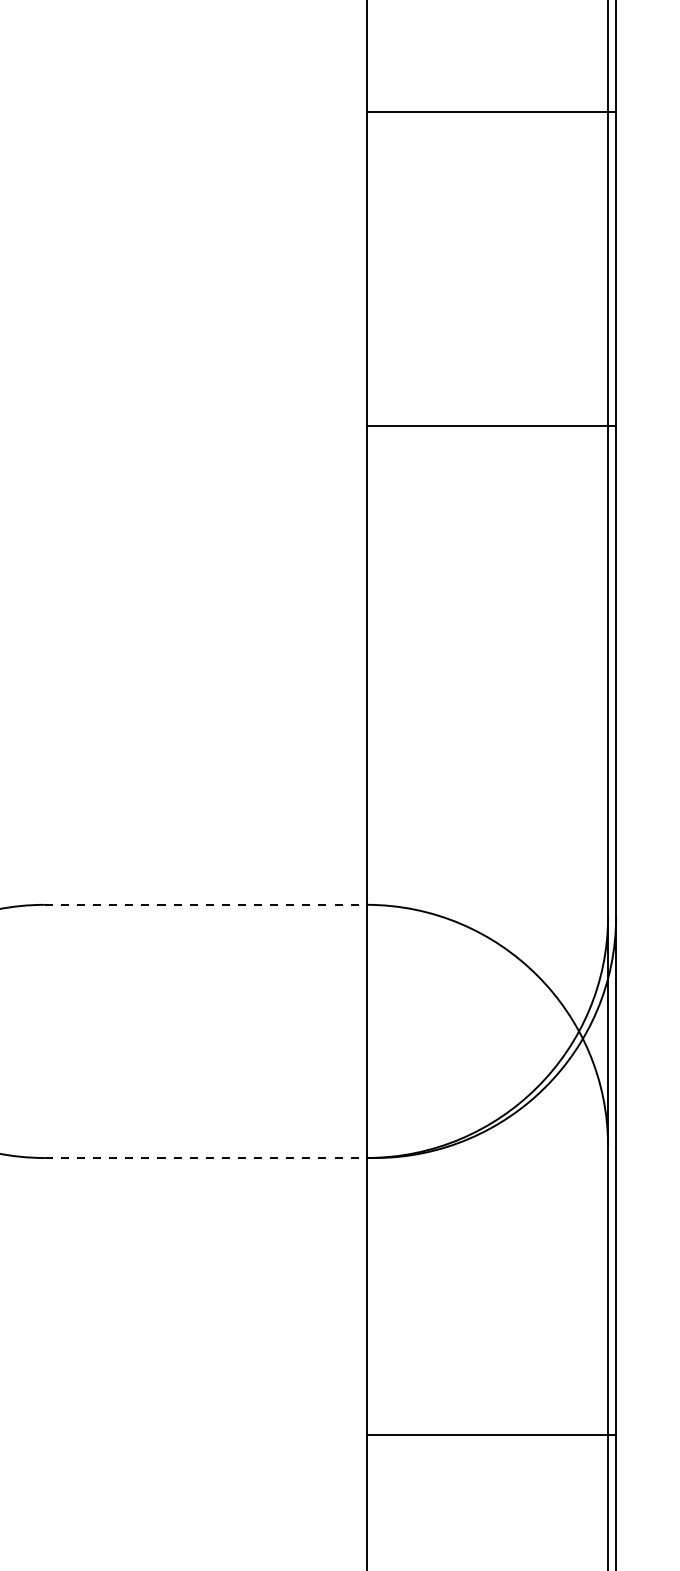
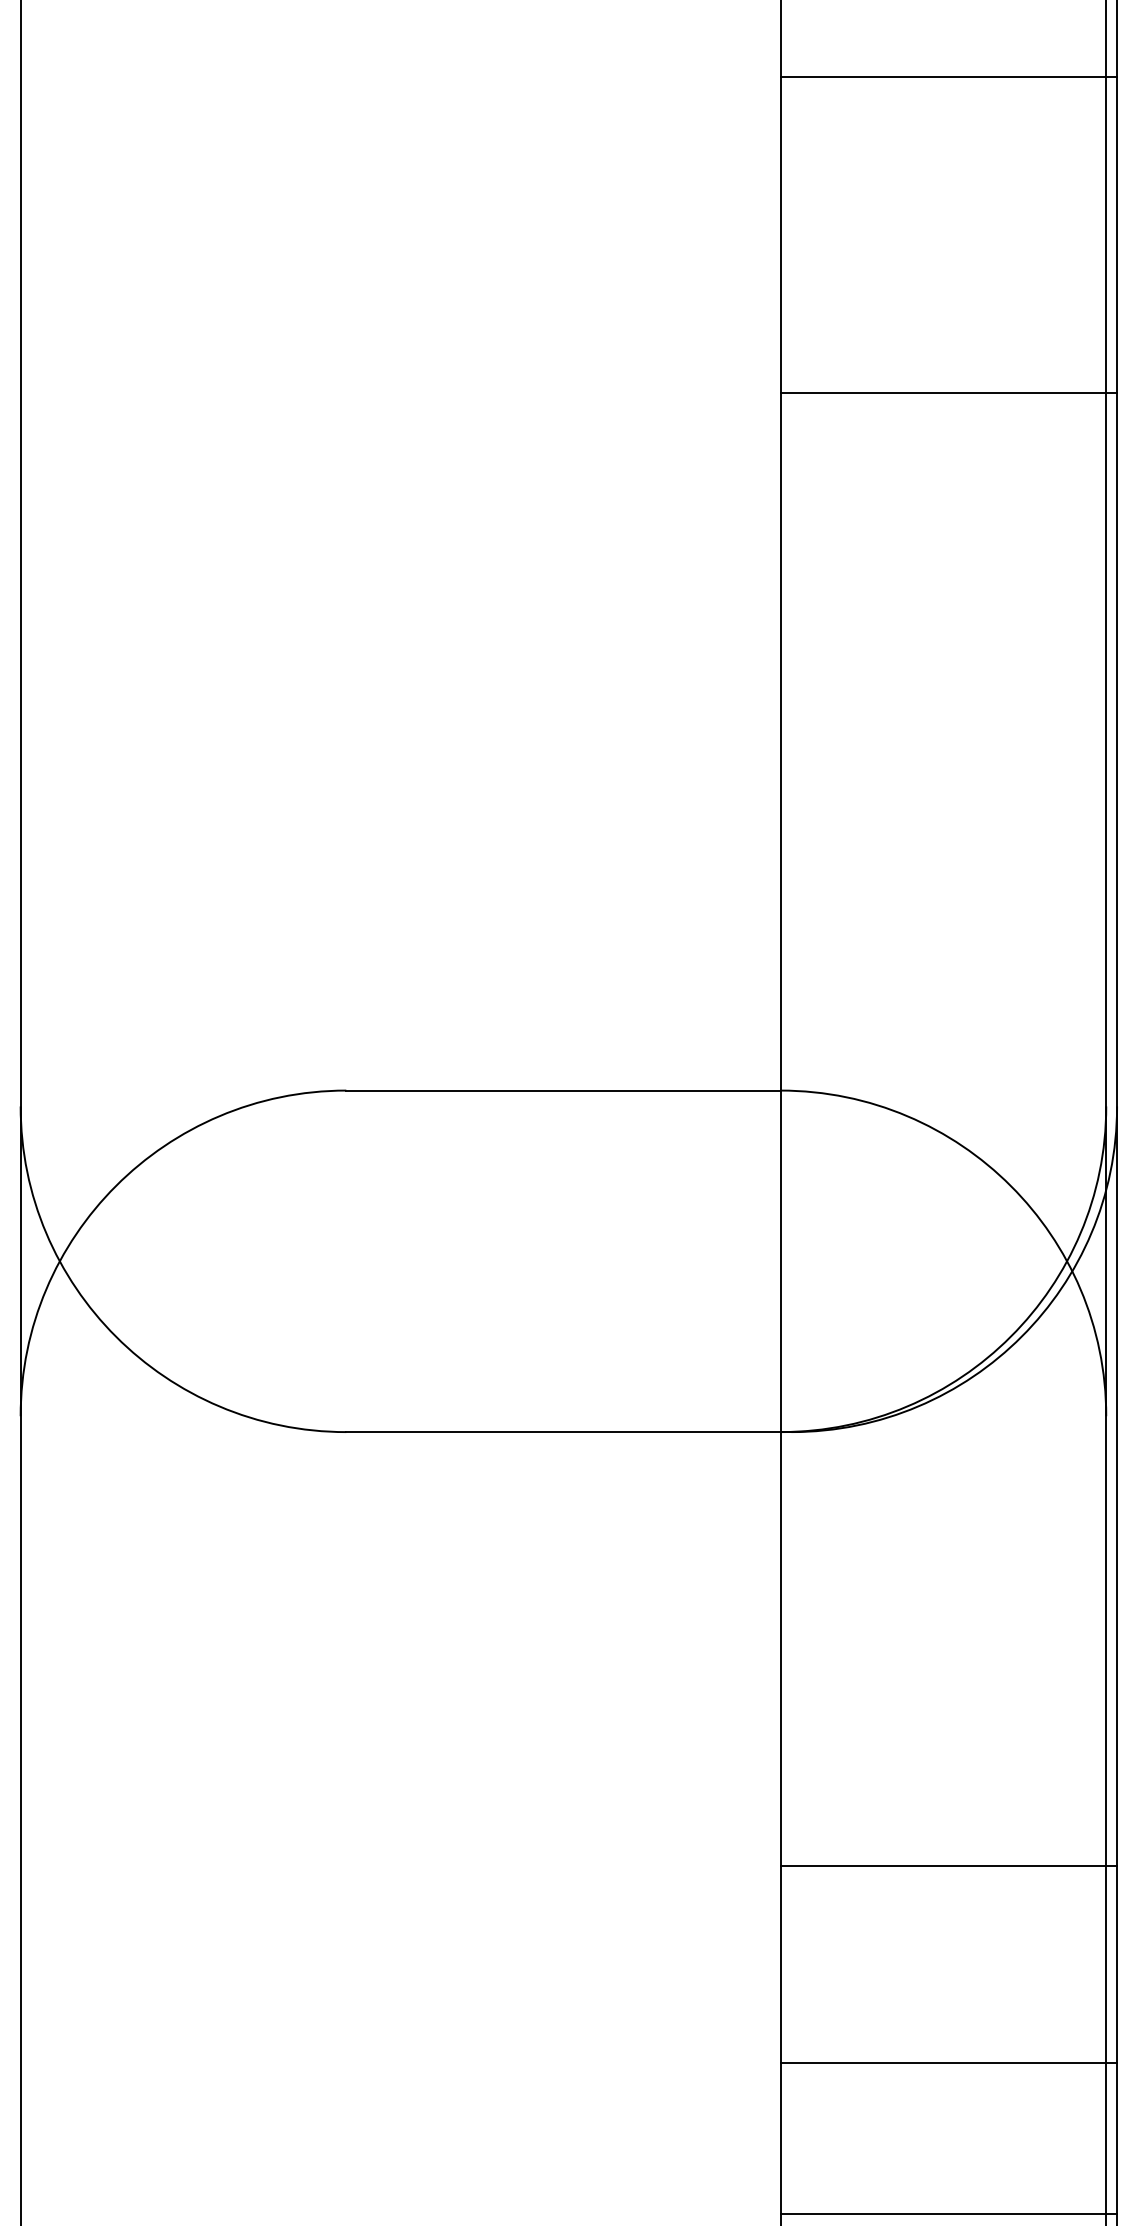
line: (491, 112) -> (948, 76), moved
line: (491, 426) -> (948, 393), moved
line: (205, 904) -> (563, 1090), dashed -> solid
line: (205, 1158) -> (563, 1432), dashed -> solid
line: (491, 1434) -> (948, 1866), moved

